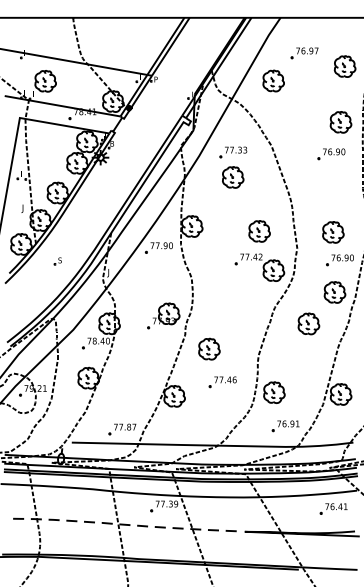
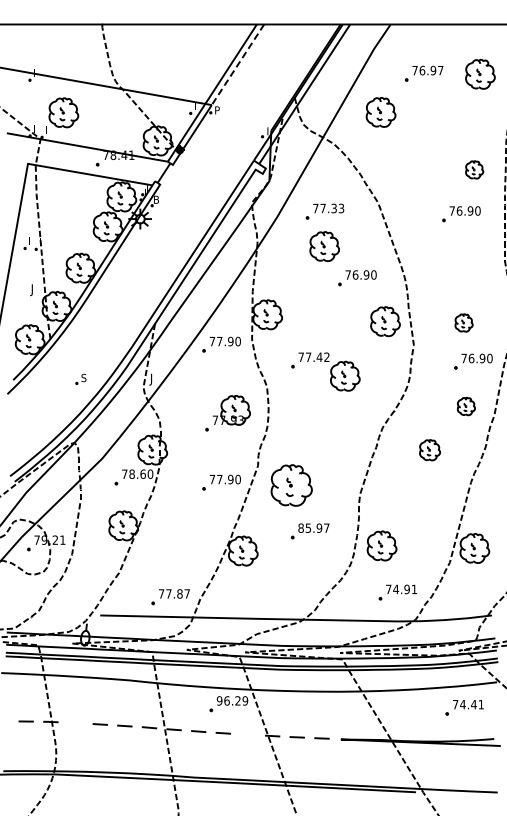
line: (170, 47) -> (237, 65), solid -> dashed
part: (345, 65) -> (480, 73), moved
part: (340, 122) -> (474, 169), size x0.6
part: (256, 200) -> (357, 278), added
part: (259, 231) -> (385, 321), moved
part: (332, 232) -> (463, 322), size x0.6
part: (57, 260) -> (80, 378), moved
part: (259, 267) -> (325, 371), moved
part: (335, 292) -> (466, 406), size x0.6
part: (163, 315) -> (227, 412), moved
part: (308, 323) -> (429, 449), size x0.7
text: (102, 340) -> (143, 473), 78.40 -> 78.60
part: (158, 347) -> (221, 482), added
part: (209, 349) -> (291, 485), size x1.4
text: (225, 379) -> (313, 527), 77.46 -> 85.97
text: (284, 423) -> (396, 589), 76.91 -> 74.91
text: (164, 503) -> (228, 700), 77.39 -> 96.29
text: (332, 506) -> (462, 704), 76.41 -> 74.41
line: (54, 519) -> (75, 722), removed
line: (177, 528) -> (247, 734), removed

